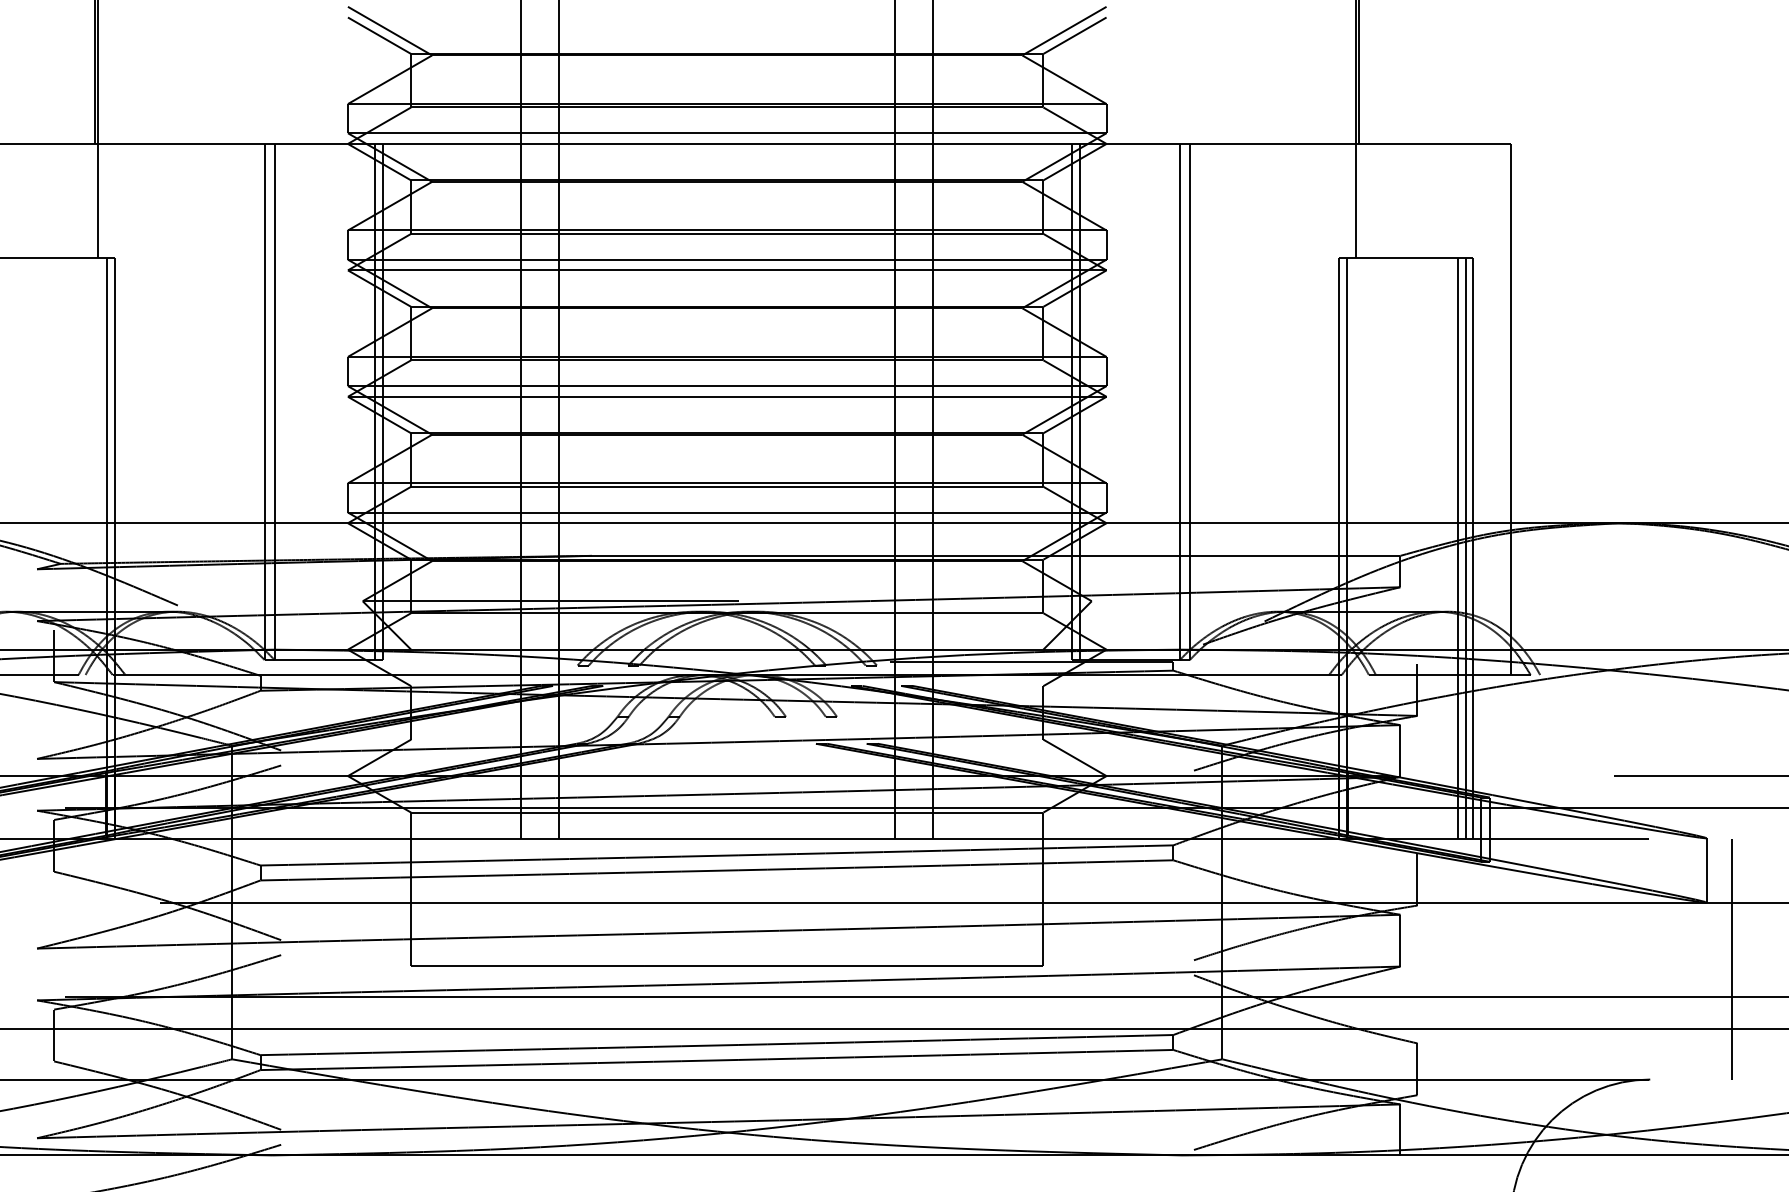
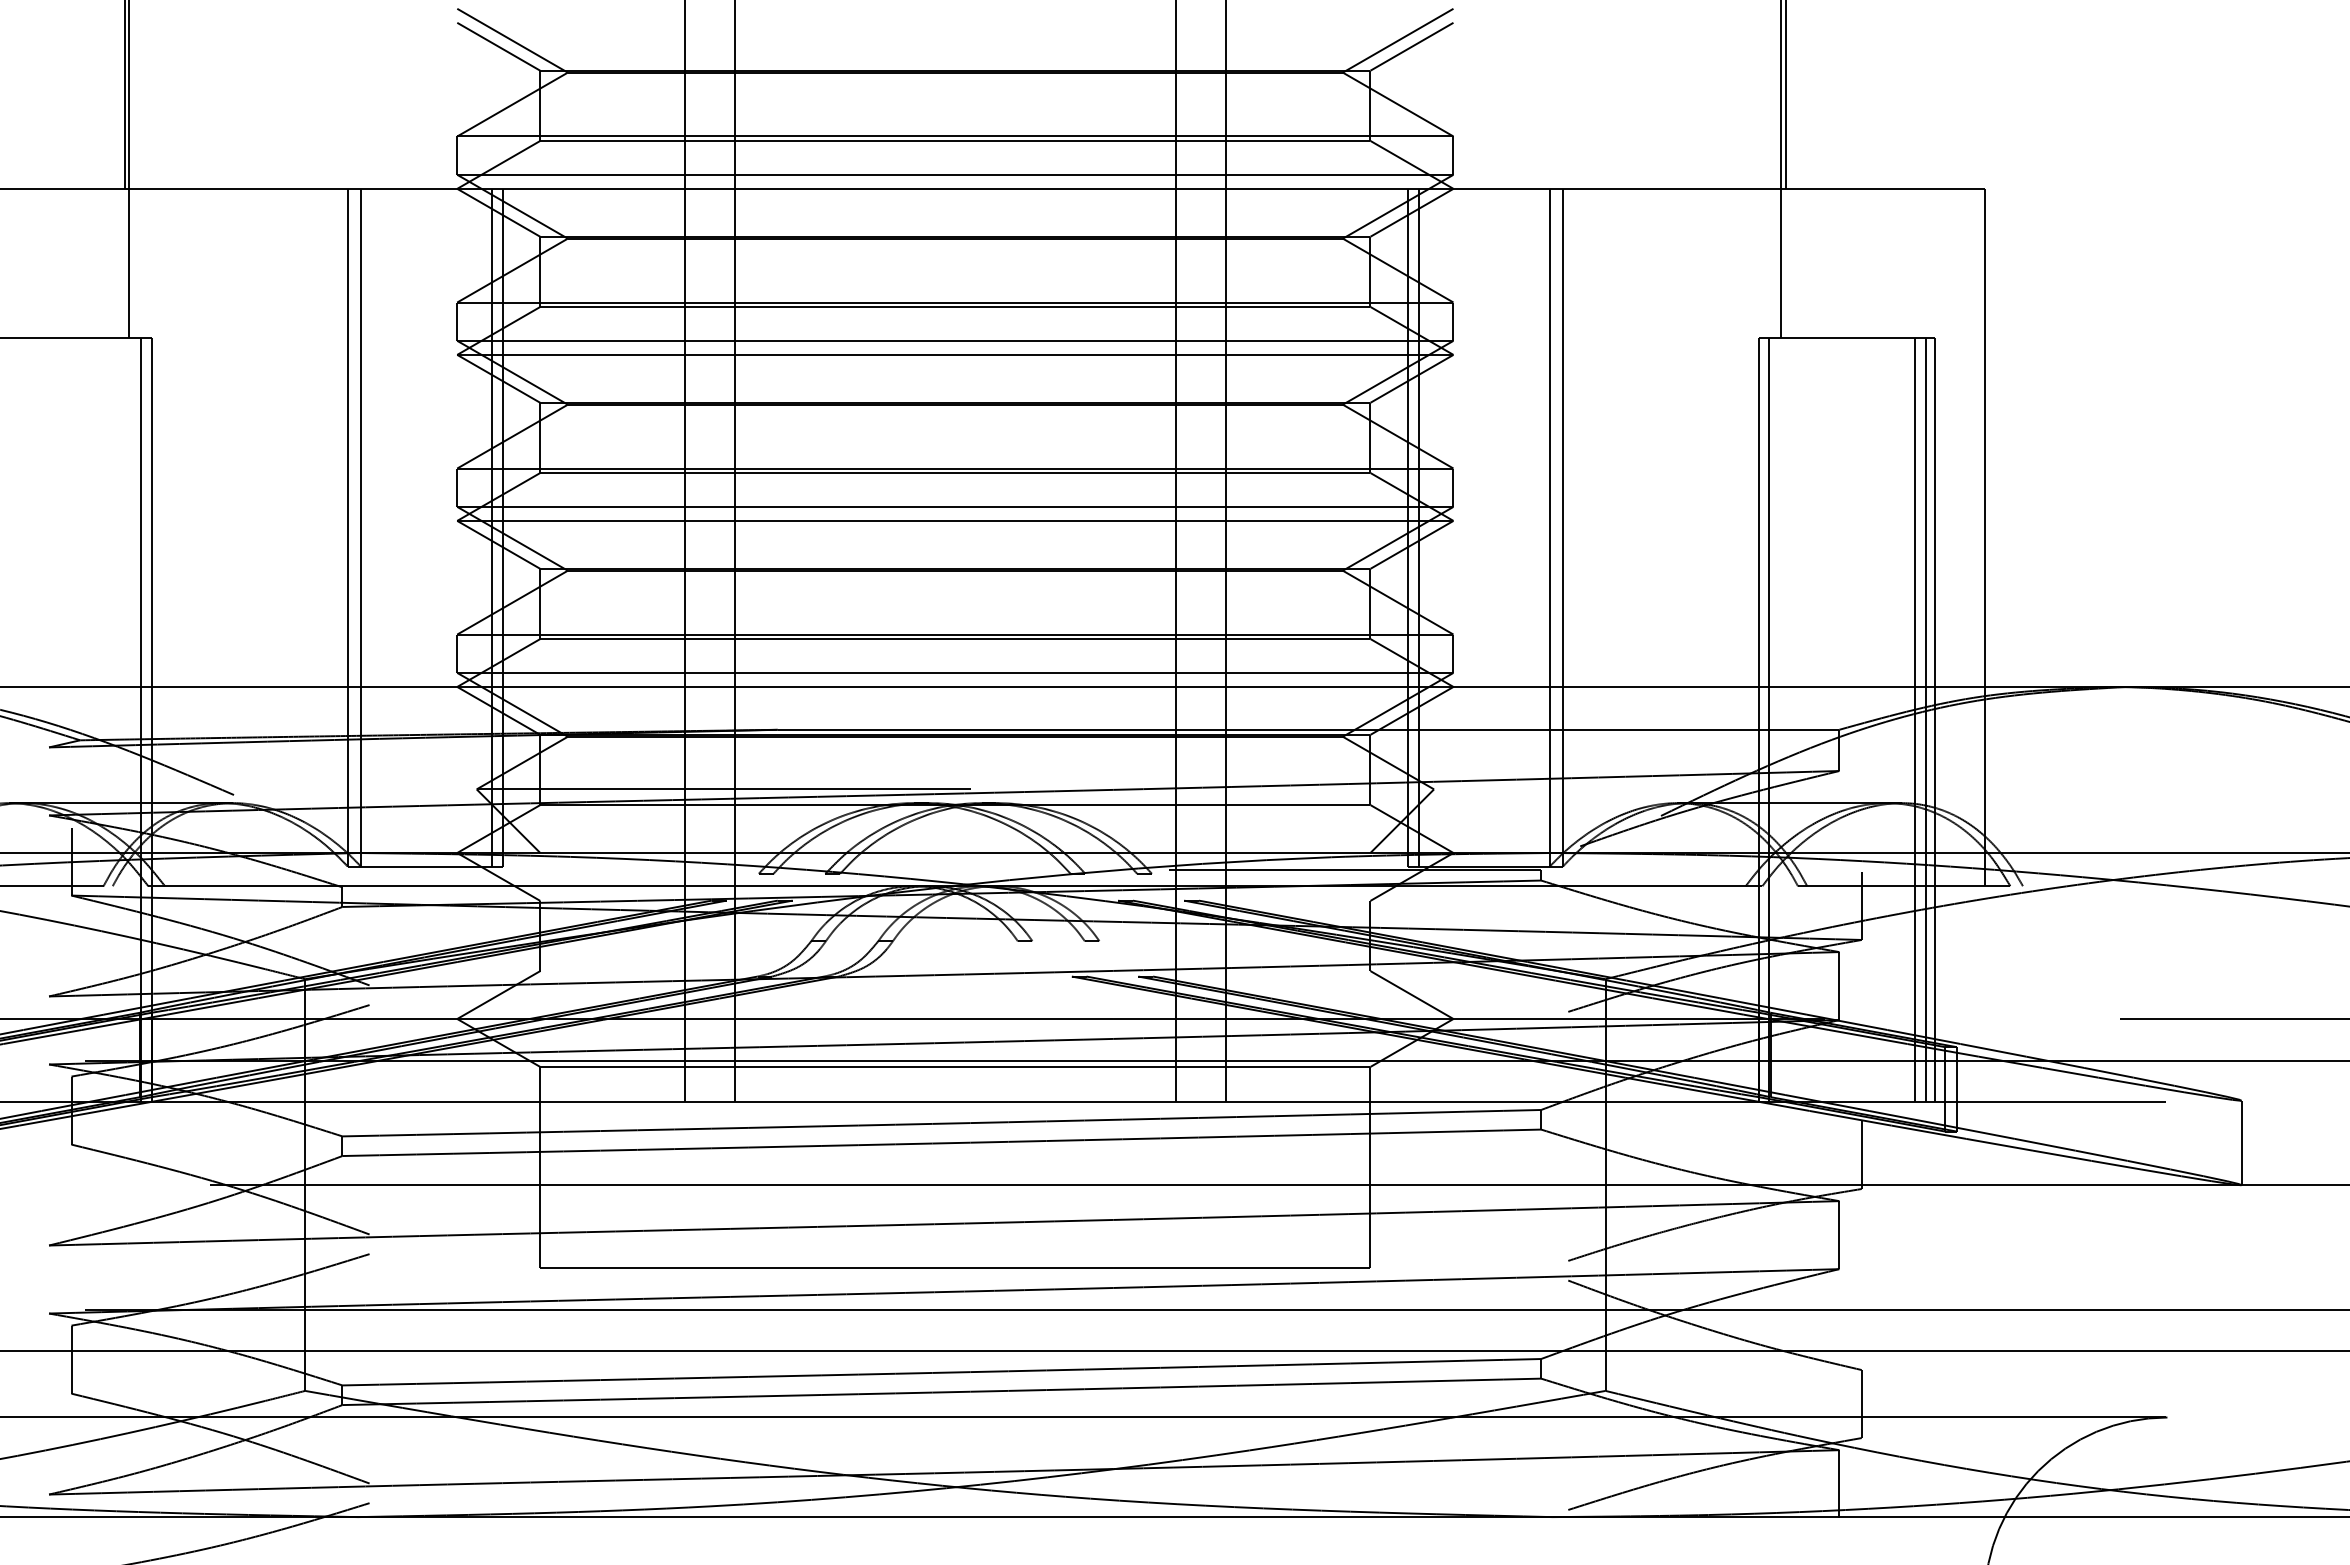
line: (1732, 959) -> (2275, 1259), removed

